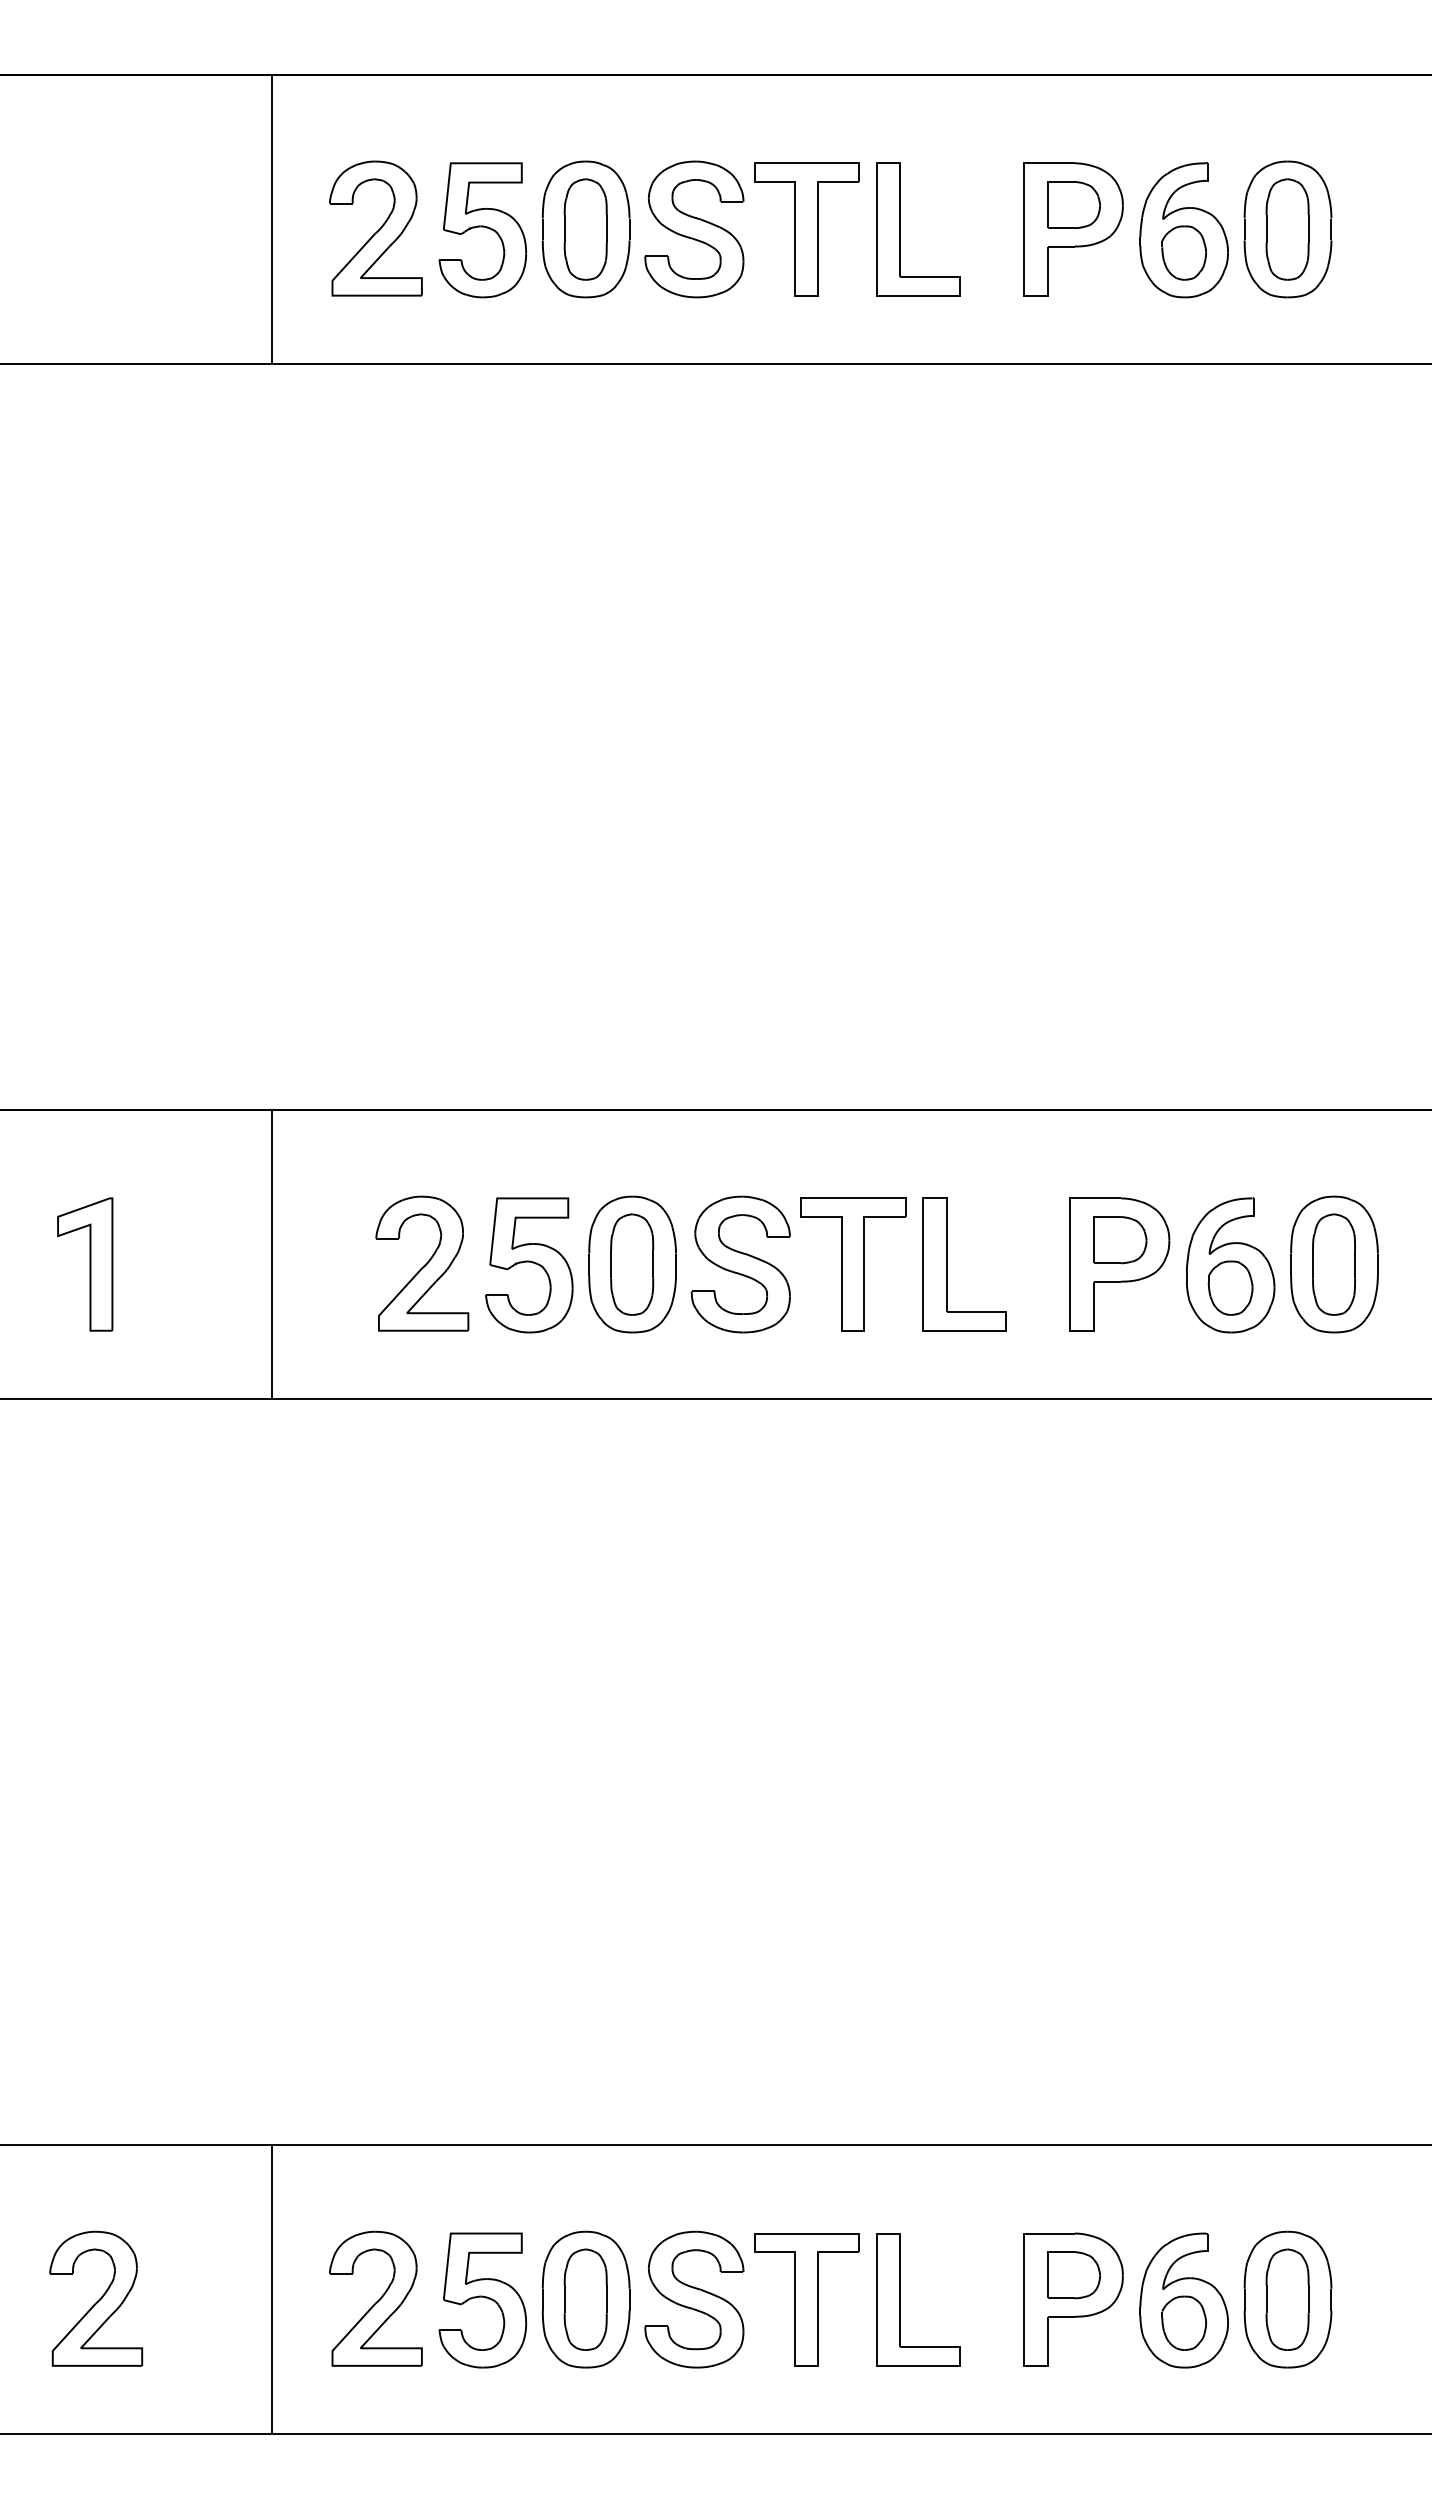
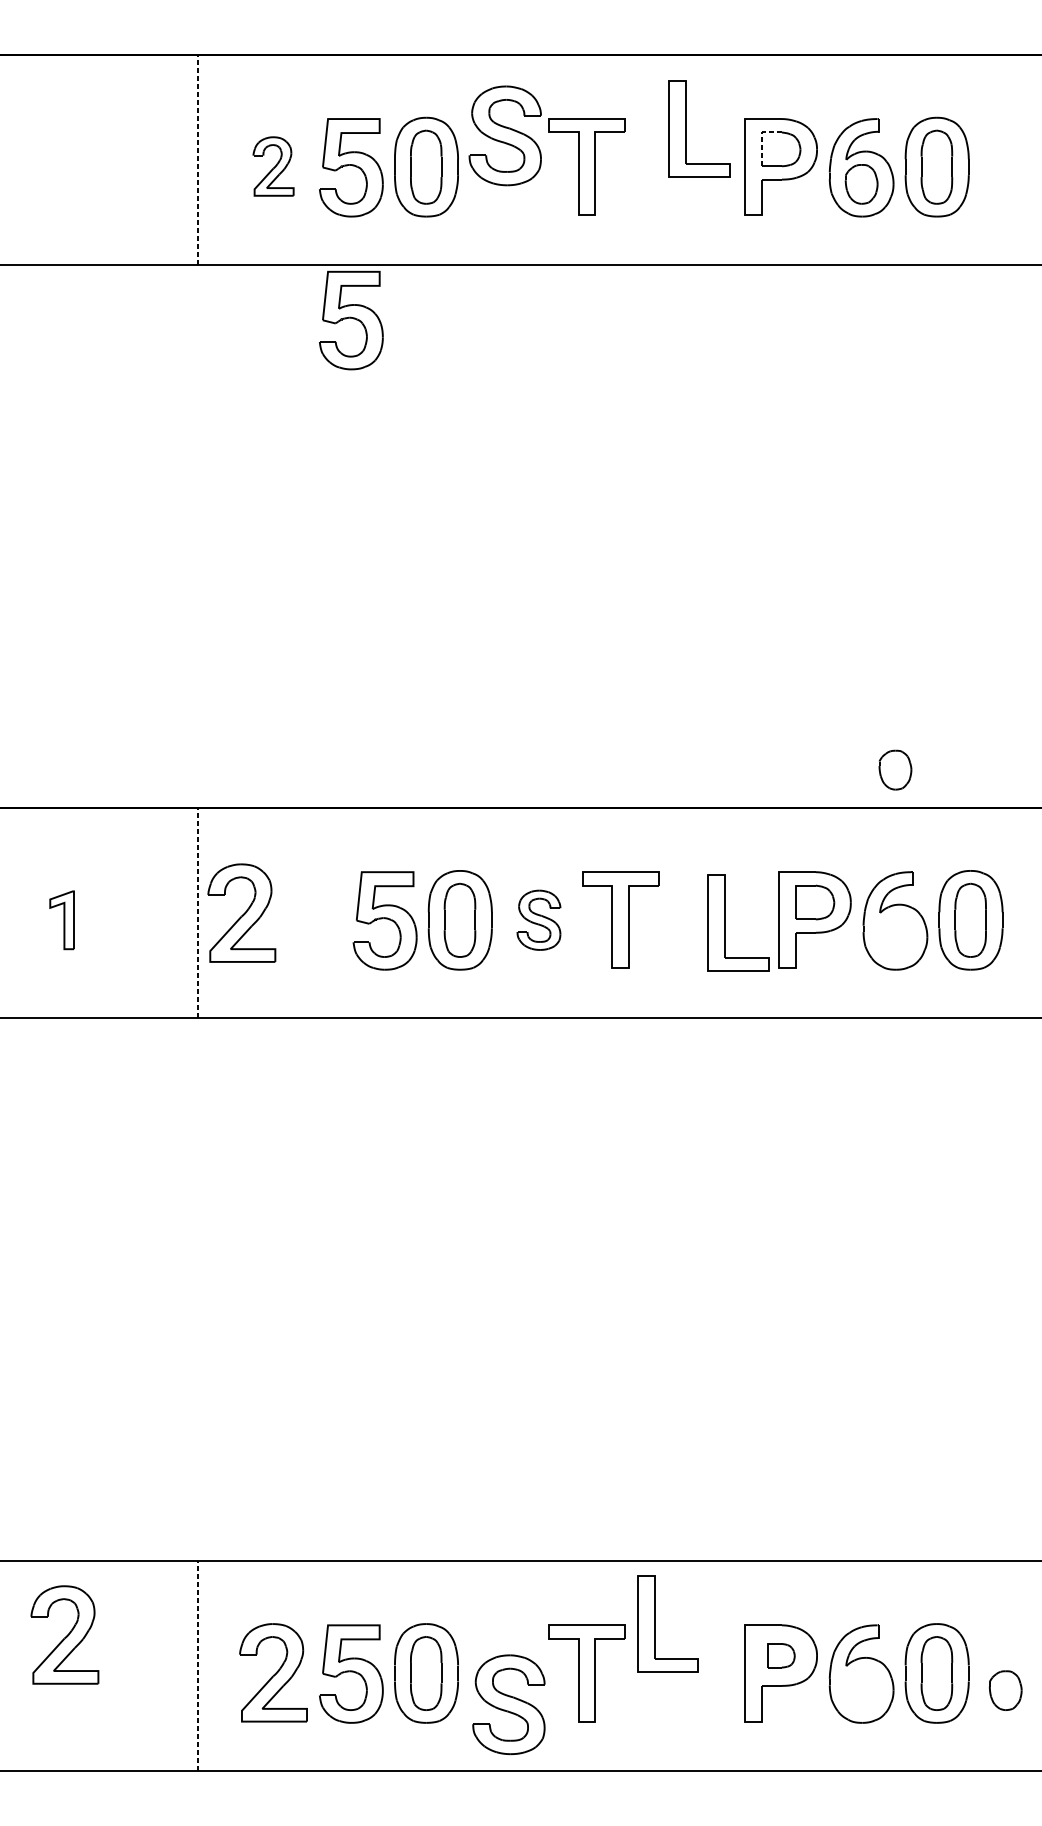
line: (1047, 190) -> (762, 138), solid -> dashed
line: (272, 218) -> (198, 159), solid -> dashed
part: (375, 228) -> (273, 166), size x0.6
part: (694, 229) -> (505, 135), moved
part: (900, 229) -> (686, 129), moved
part: (482, 440) -> (351, 320), added
line: (272, 1253) -> (198, 912), solid -> dashed
part: (422, 1263) -> (241, 913), moved
part: (85, 1264) -> (62, 920), size x0.6
part: (740, 1264) -> (538, 920), size x0.6
part: (947, 1264) -> (725, 923), moved
part: (1230, 1287) -> (895, 769), moved
part: (1073, 2275) -> (781, 1655), size x0.7
line: (272, 2289) -> (198, 1666), solid -> dashed
part: (96, 2298) -> (65, 1634), moved
part: (694, 2299) -> (508, 1704), moved
part: (900, 2299) -> (655, 1623), moved
part: (1183, 2322) -> (1005, 1690), moved

